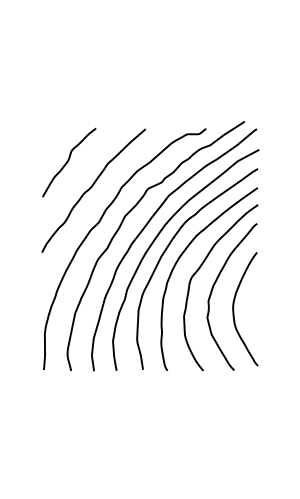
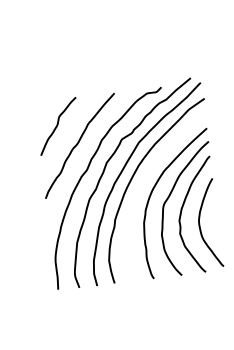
curve: (167, 249) -> (142, 184), removed

